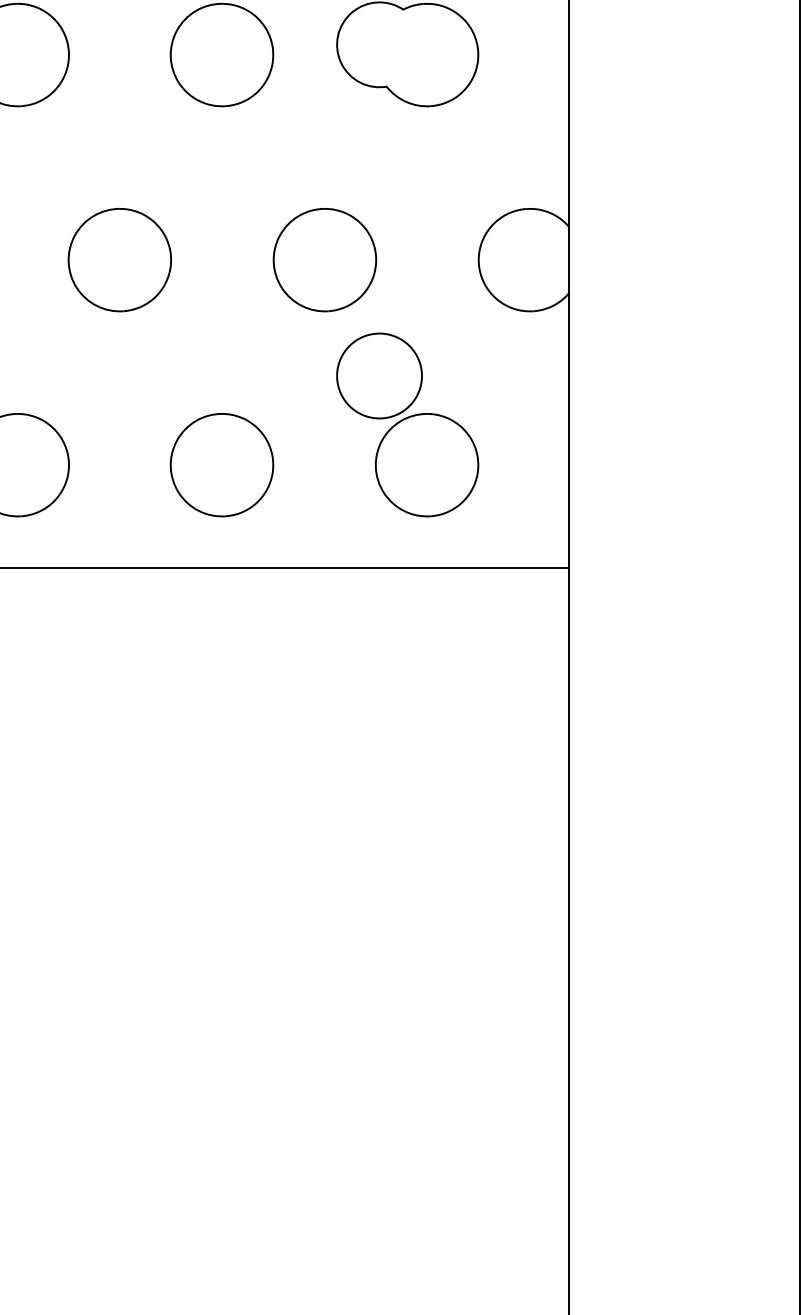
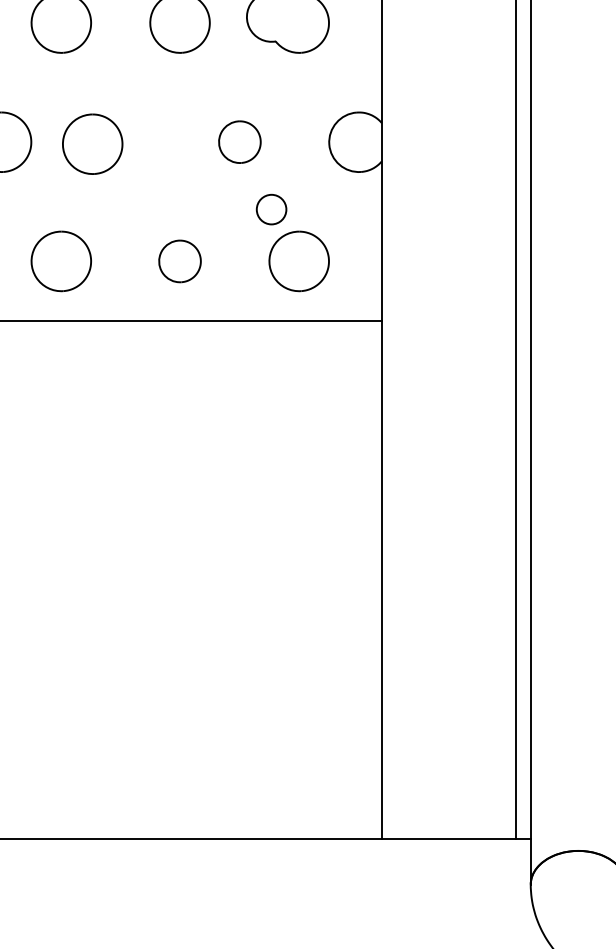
part: (119, 258) -> (92, 143), moved
part: (324, 258) -> (239, 141), size x0.7
circle: (379, 375) -> (271, 209), size x0.6
part: (221, 465) -> (179, 261), size x0.7

